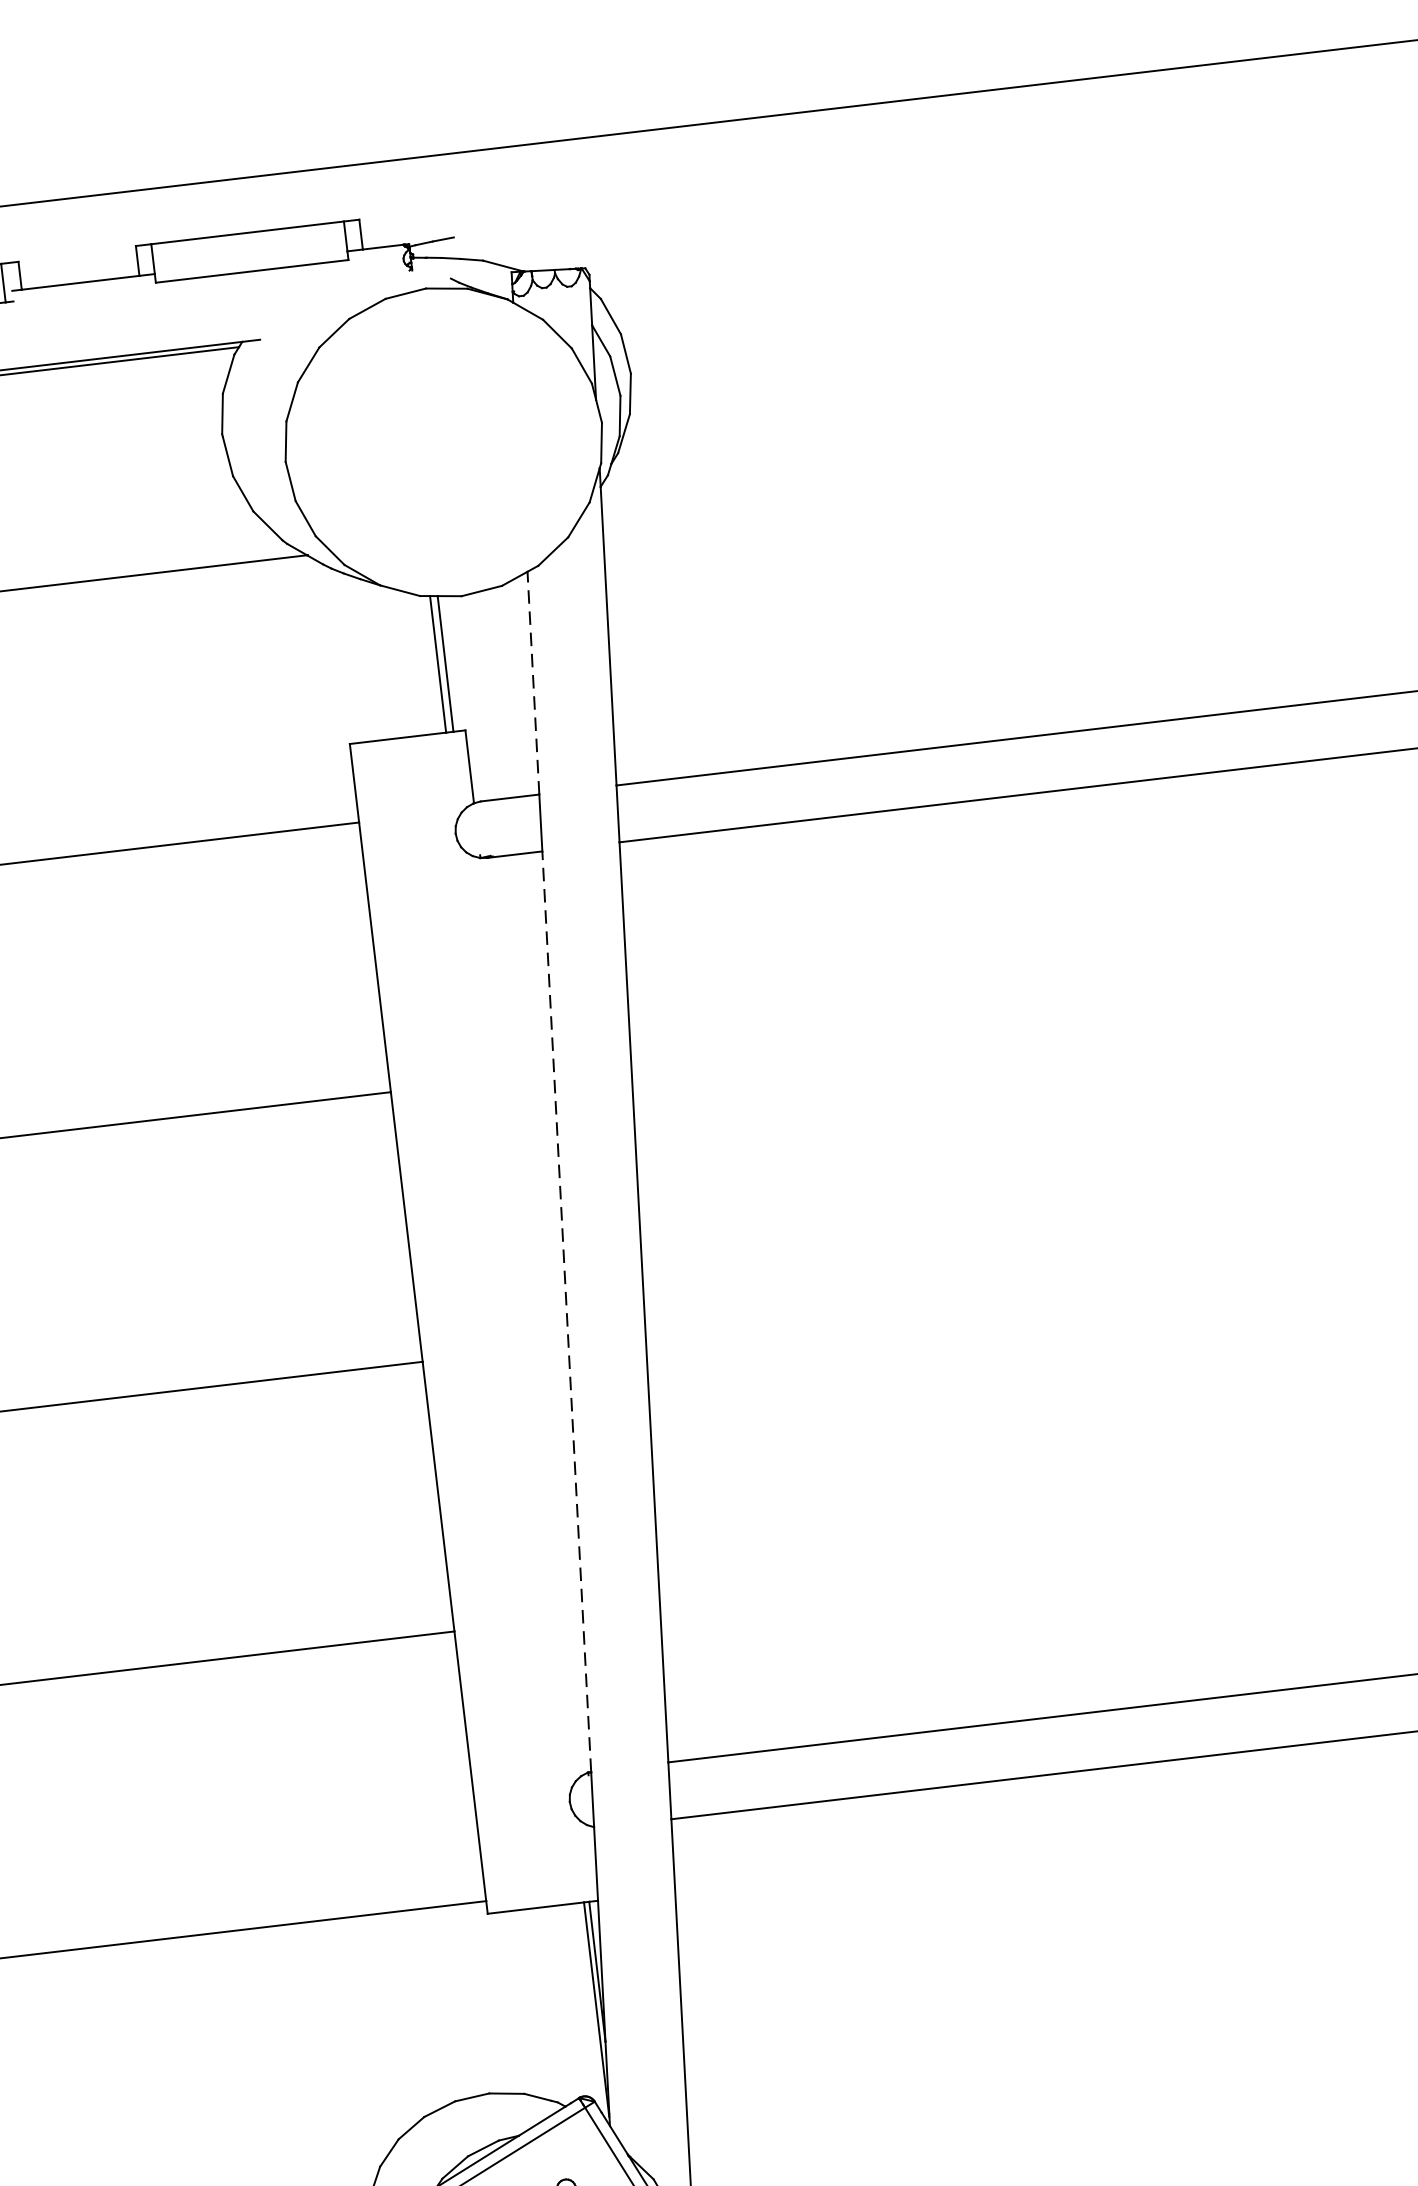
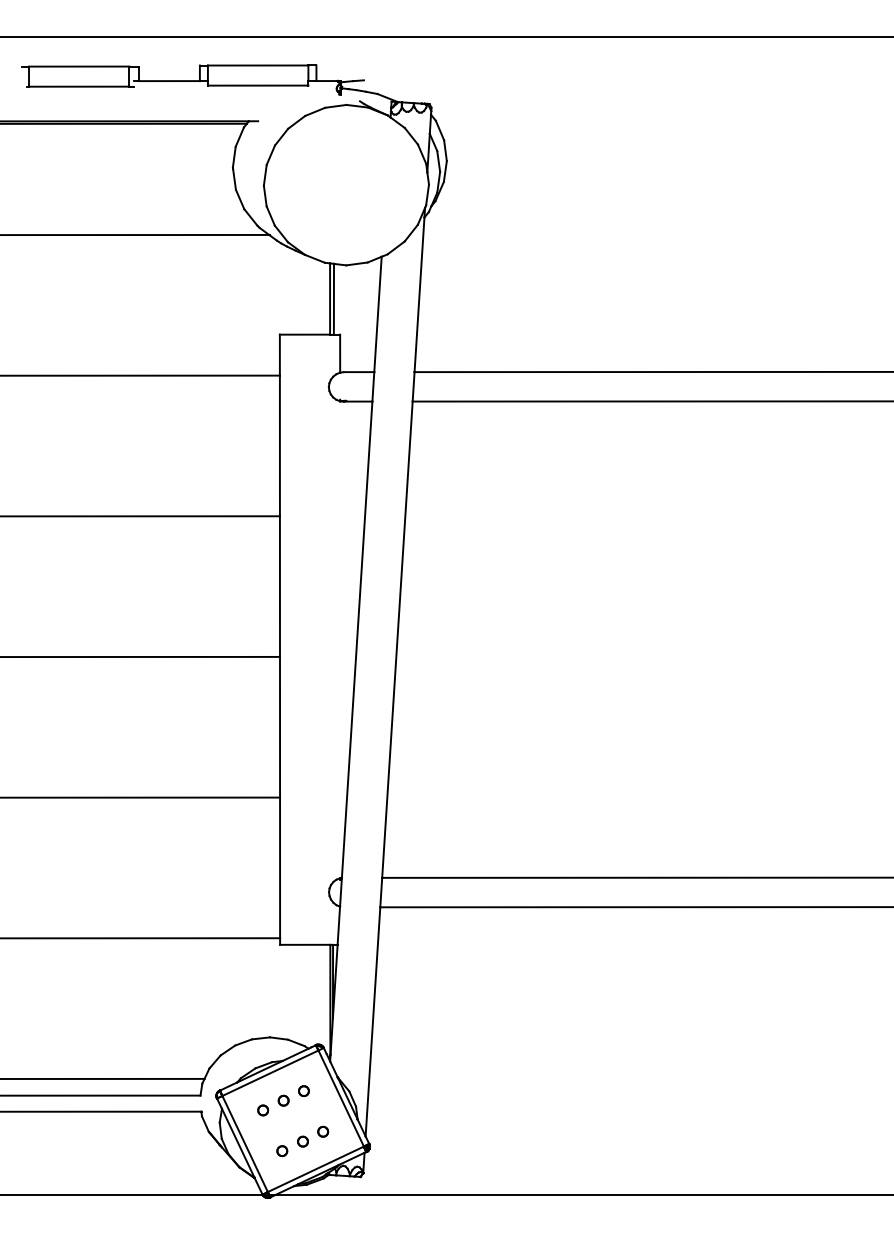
line: (532, 683) -> (377, 314), dashed -> solid
line: (567, 1310) -> (357, 639), dashed -> solid

